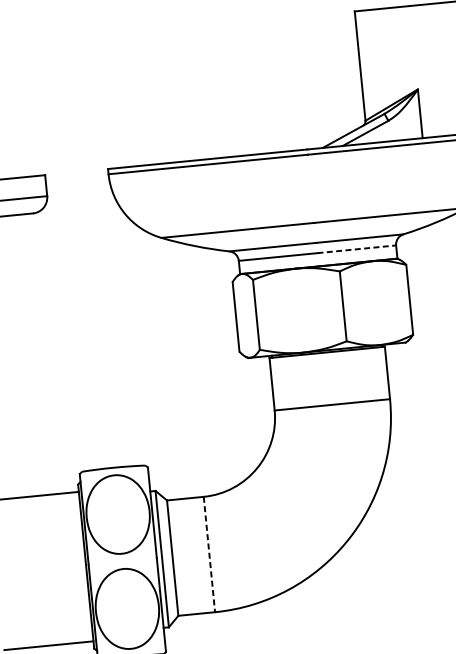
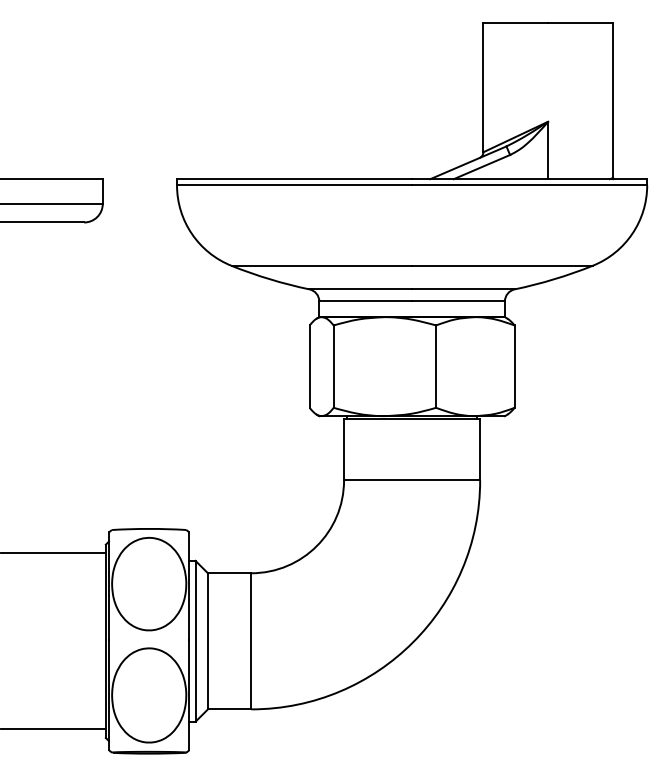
line: (357, 249) -> (459, 301), dashed -> solid
line: (209, 554) -> (251, 641), dashed -> solid

